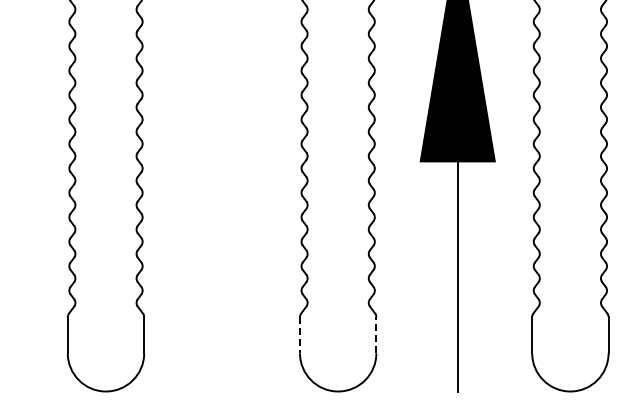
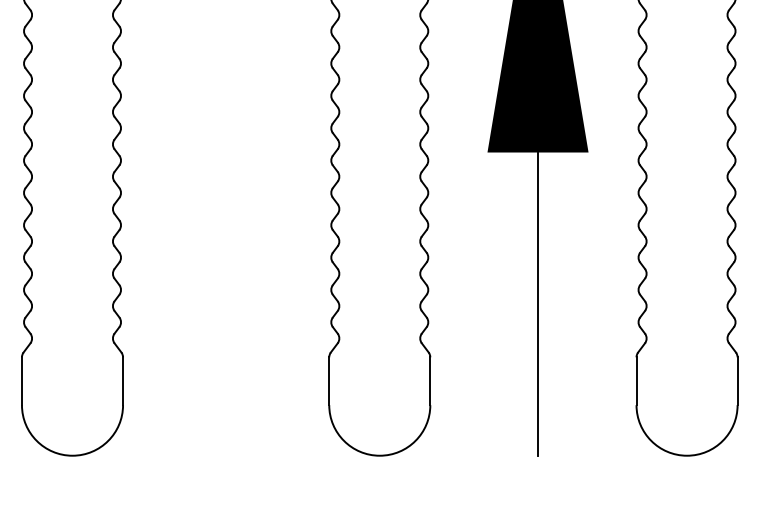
line: (376, 334) -> (430, 380), dashed -> solid
line: (300, 335) -> (329, 381), dashed -> solid

